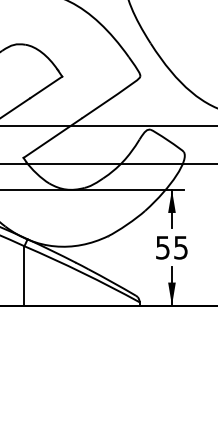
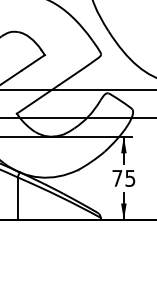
text: (162, 247) -> (117, 178), 55 -> 75

